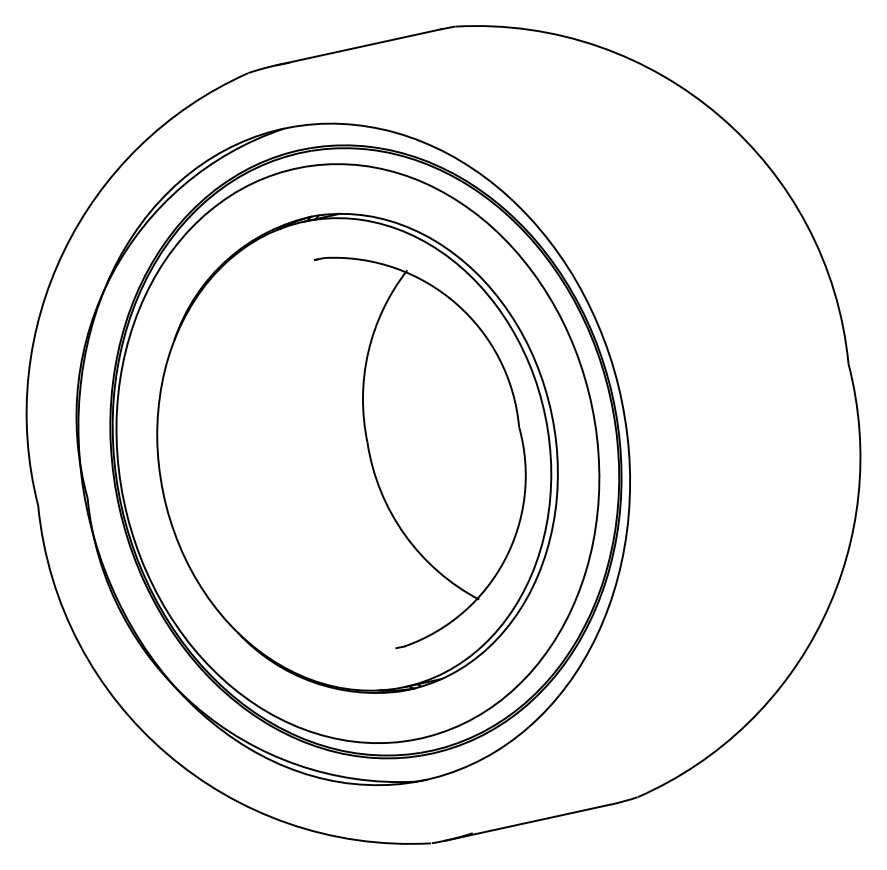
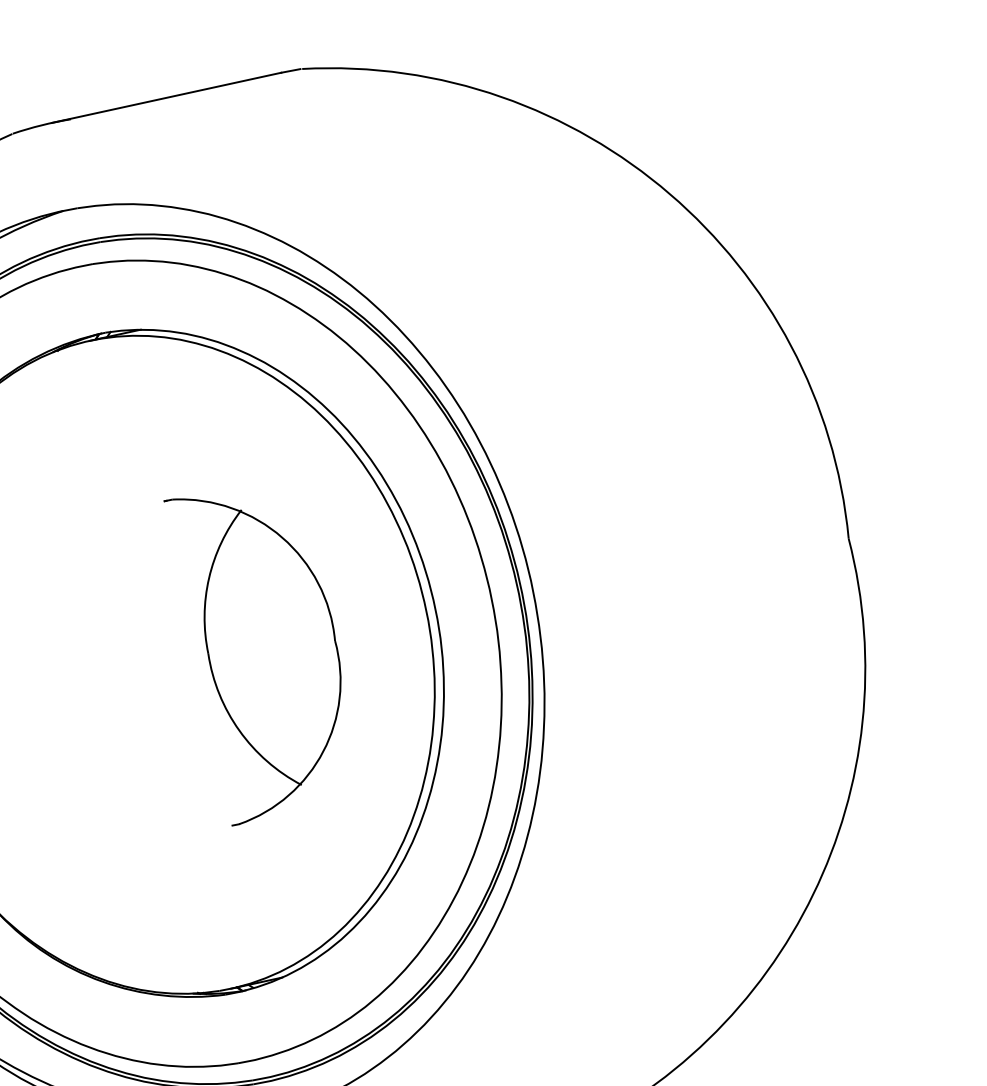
part: (420, 452) -> (252, 662), size x0.6

